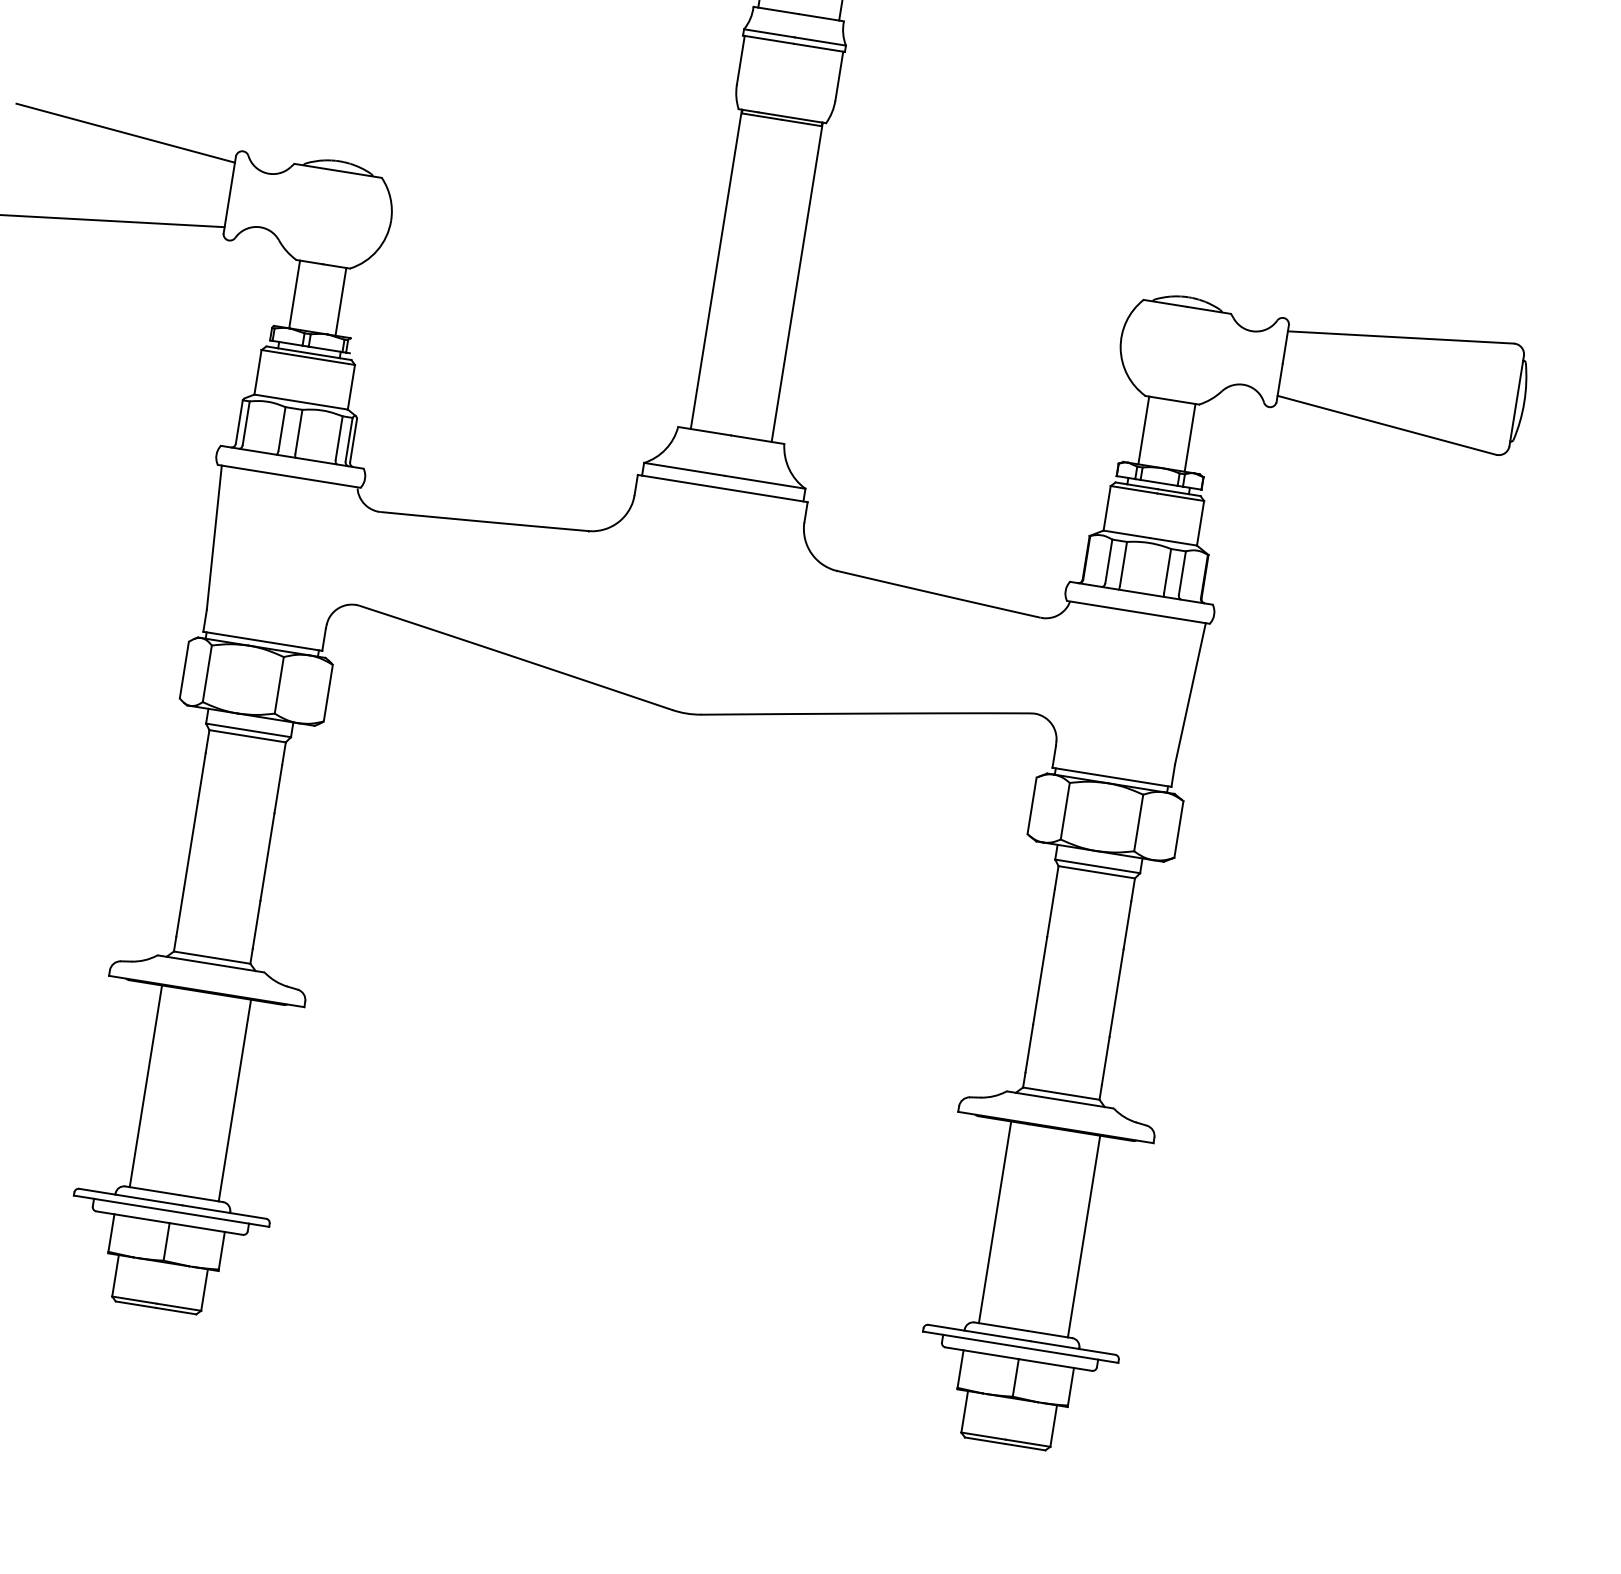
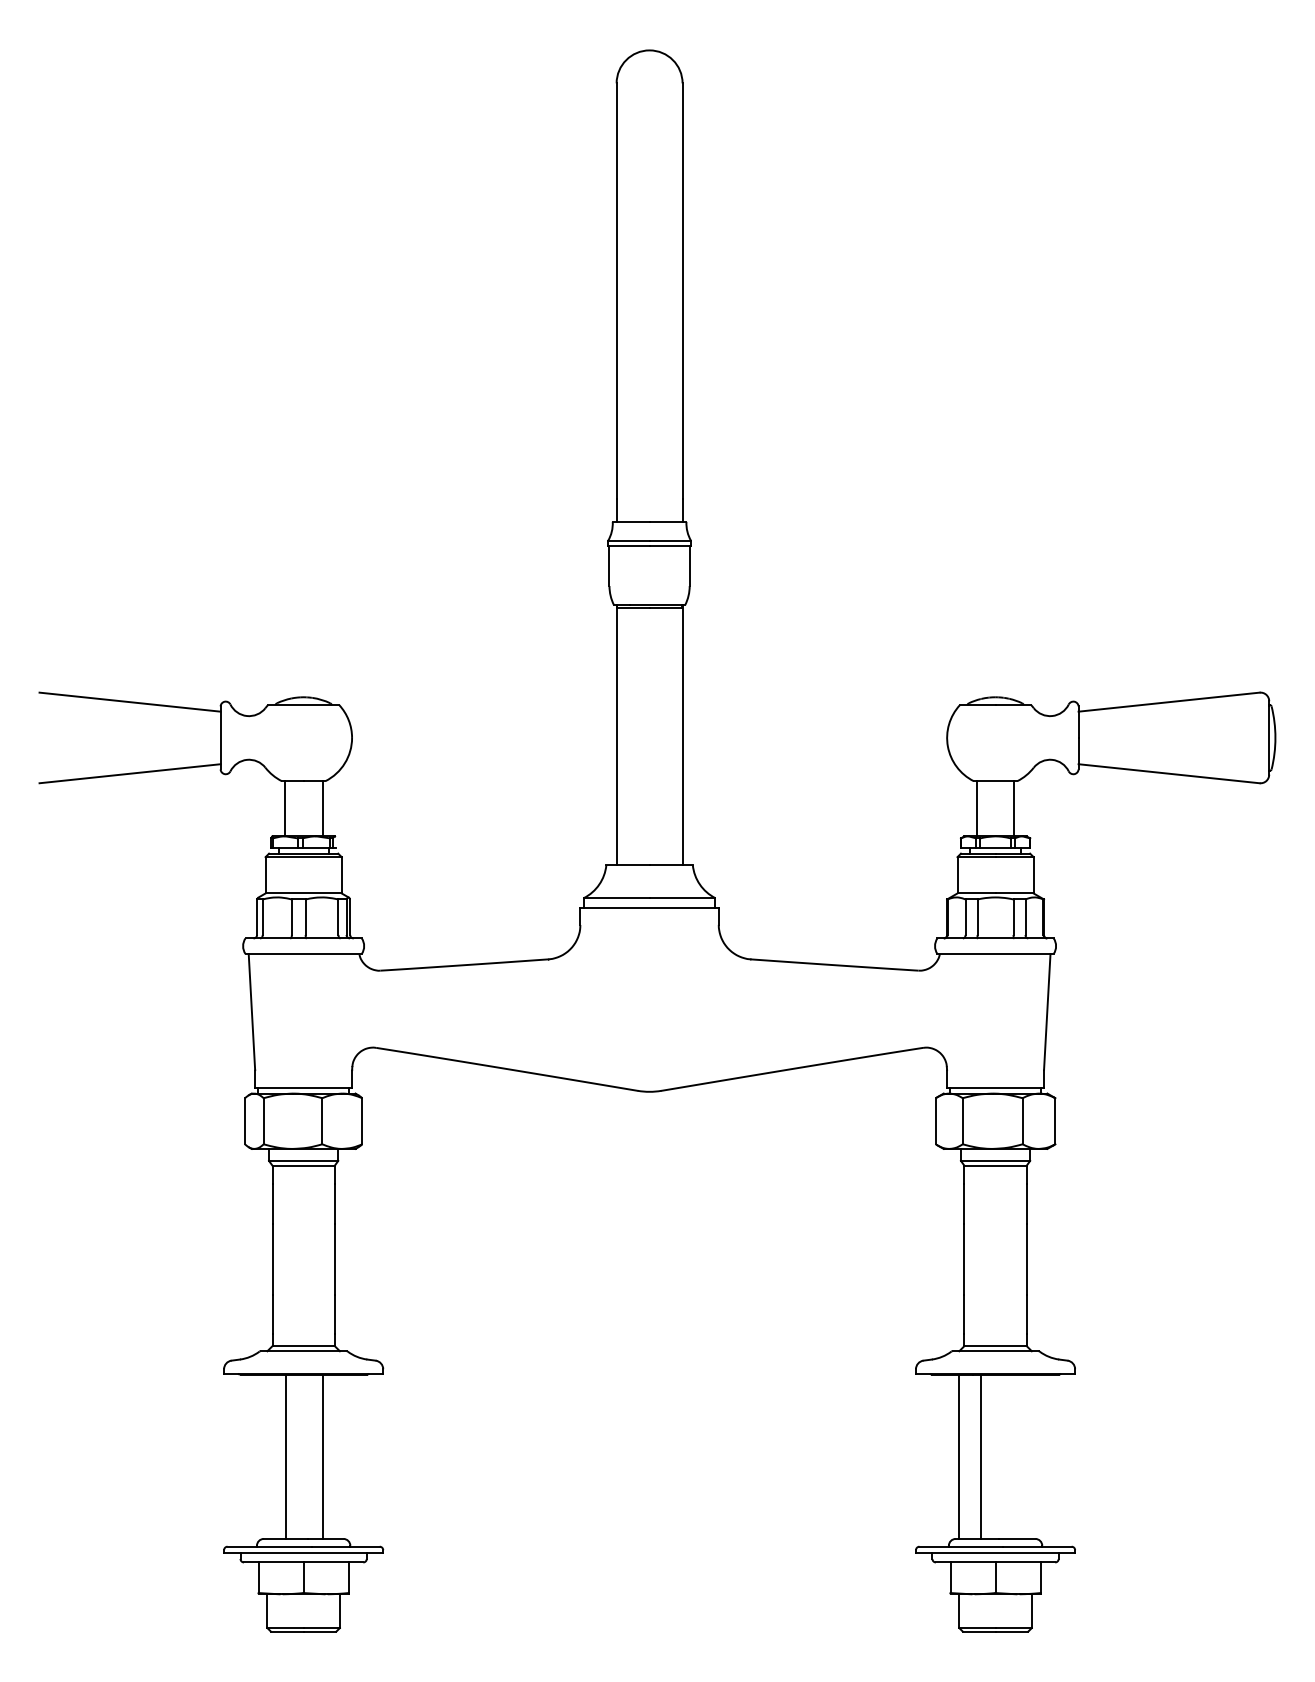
line: (146, 1085) -> (323, 1456), moved
line: (234, 1100) -> (285, 1456), moved
line: (1083, 1236) -> (980, 1456), moved

